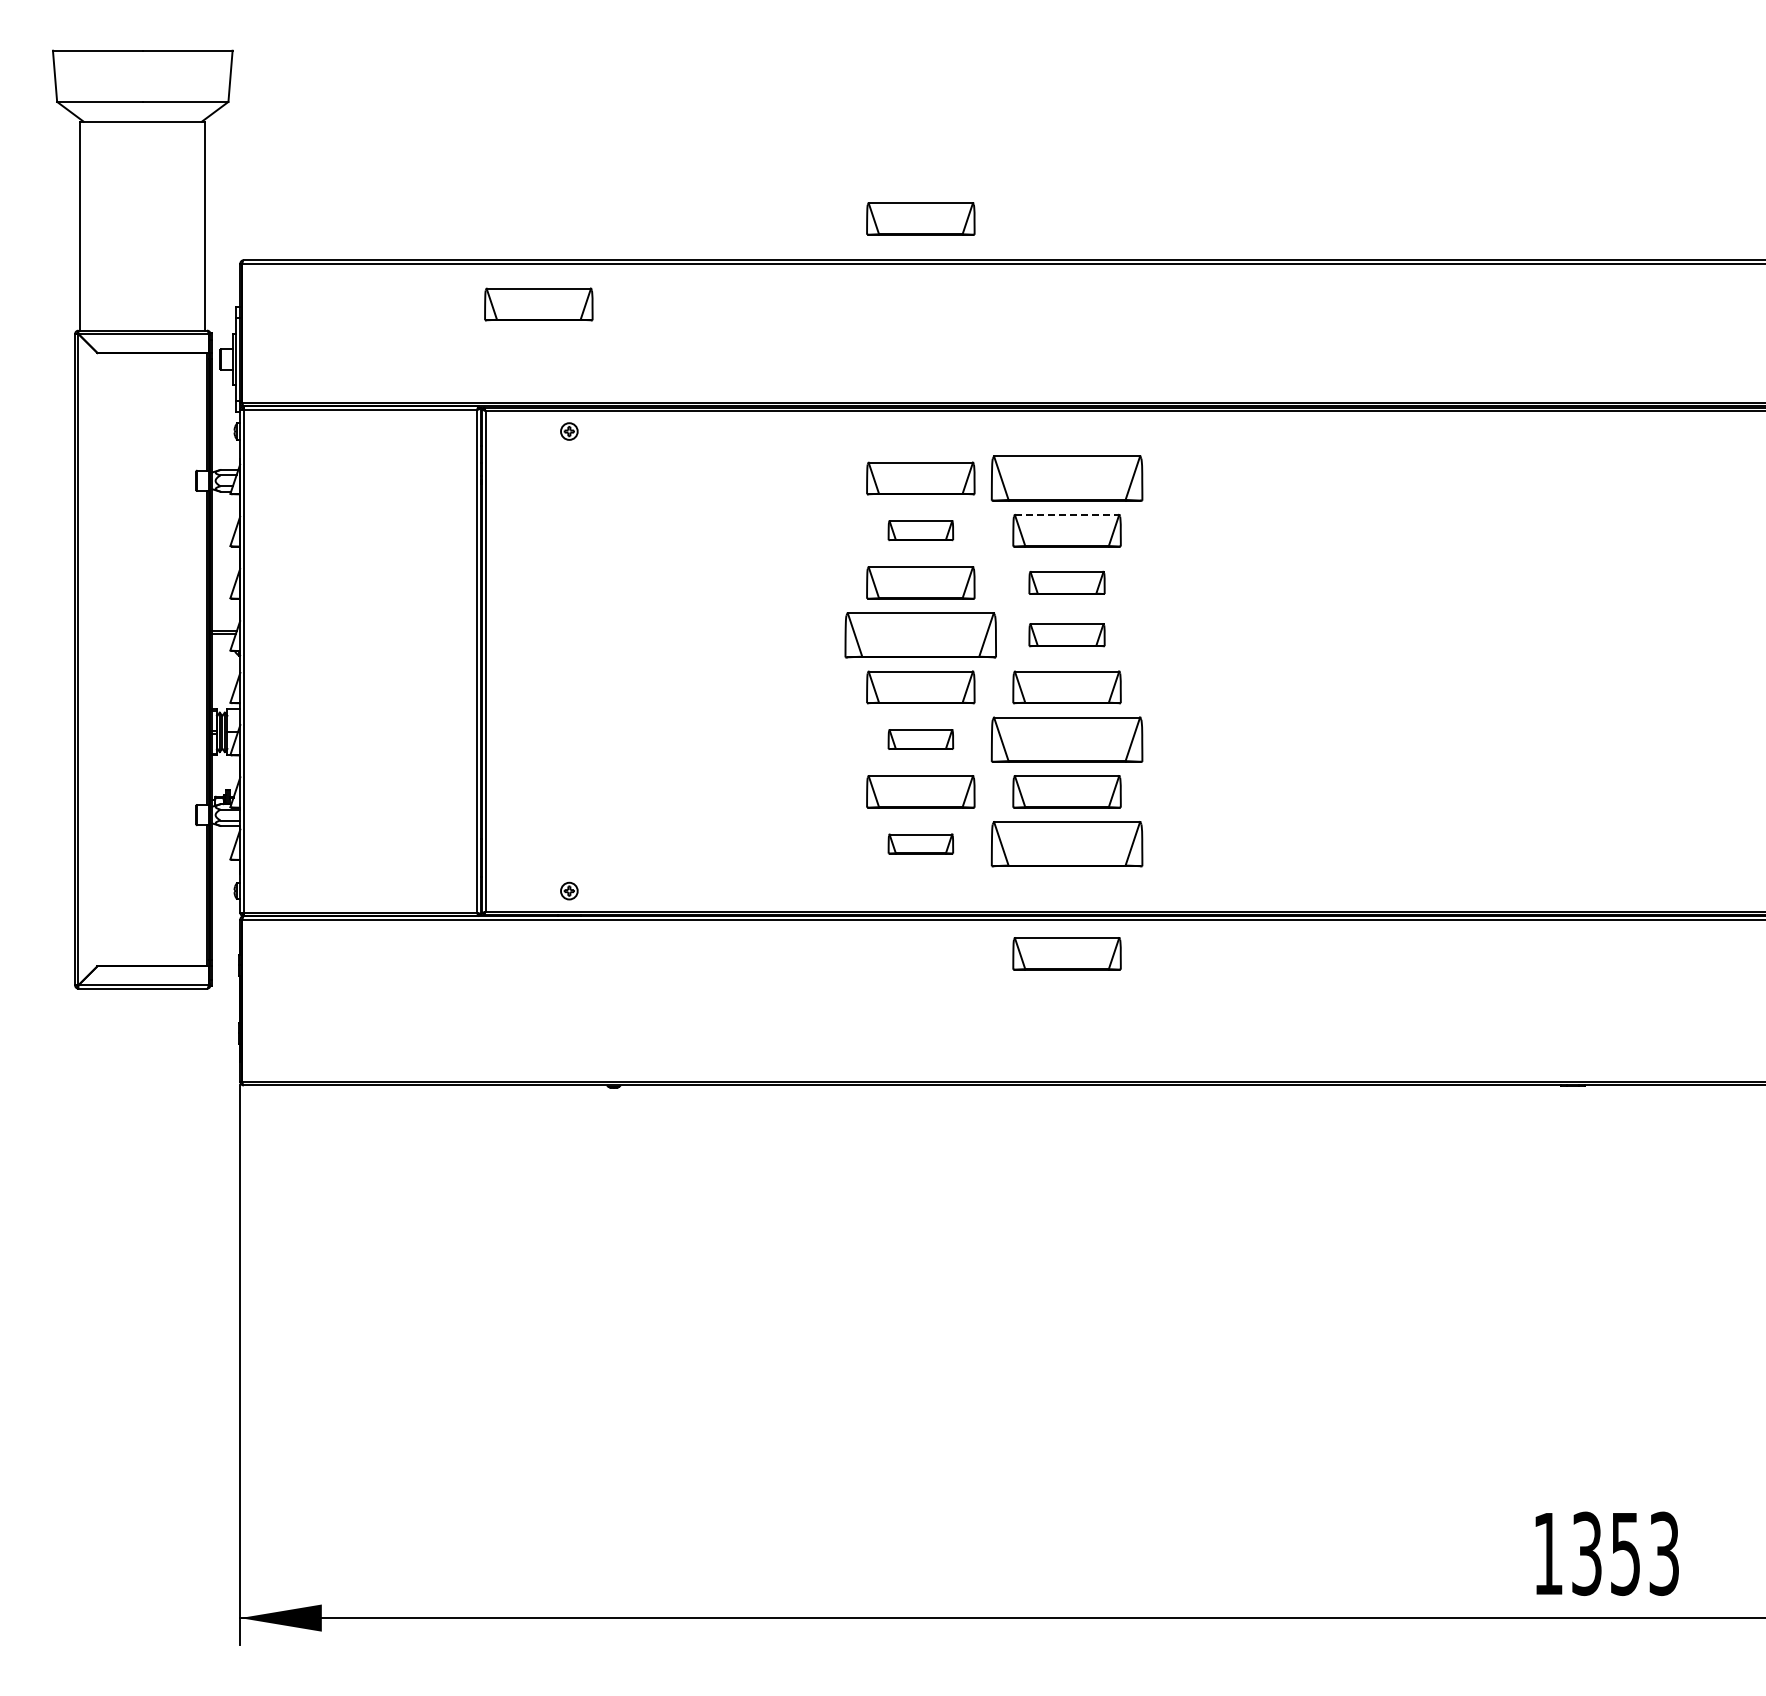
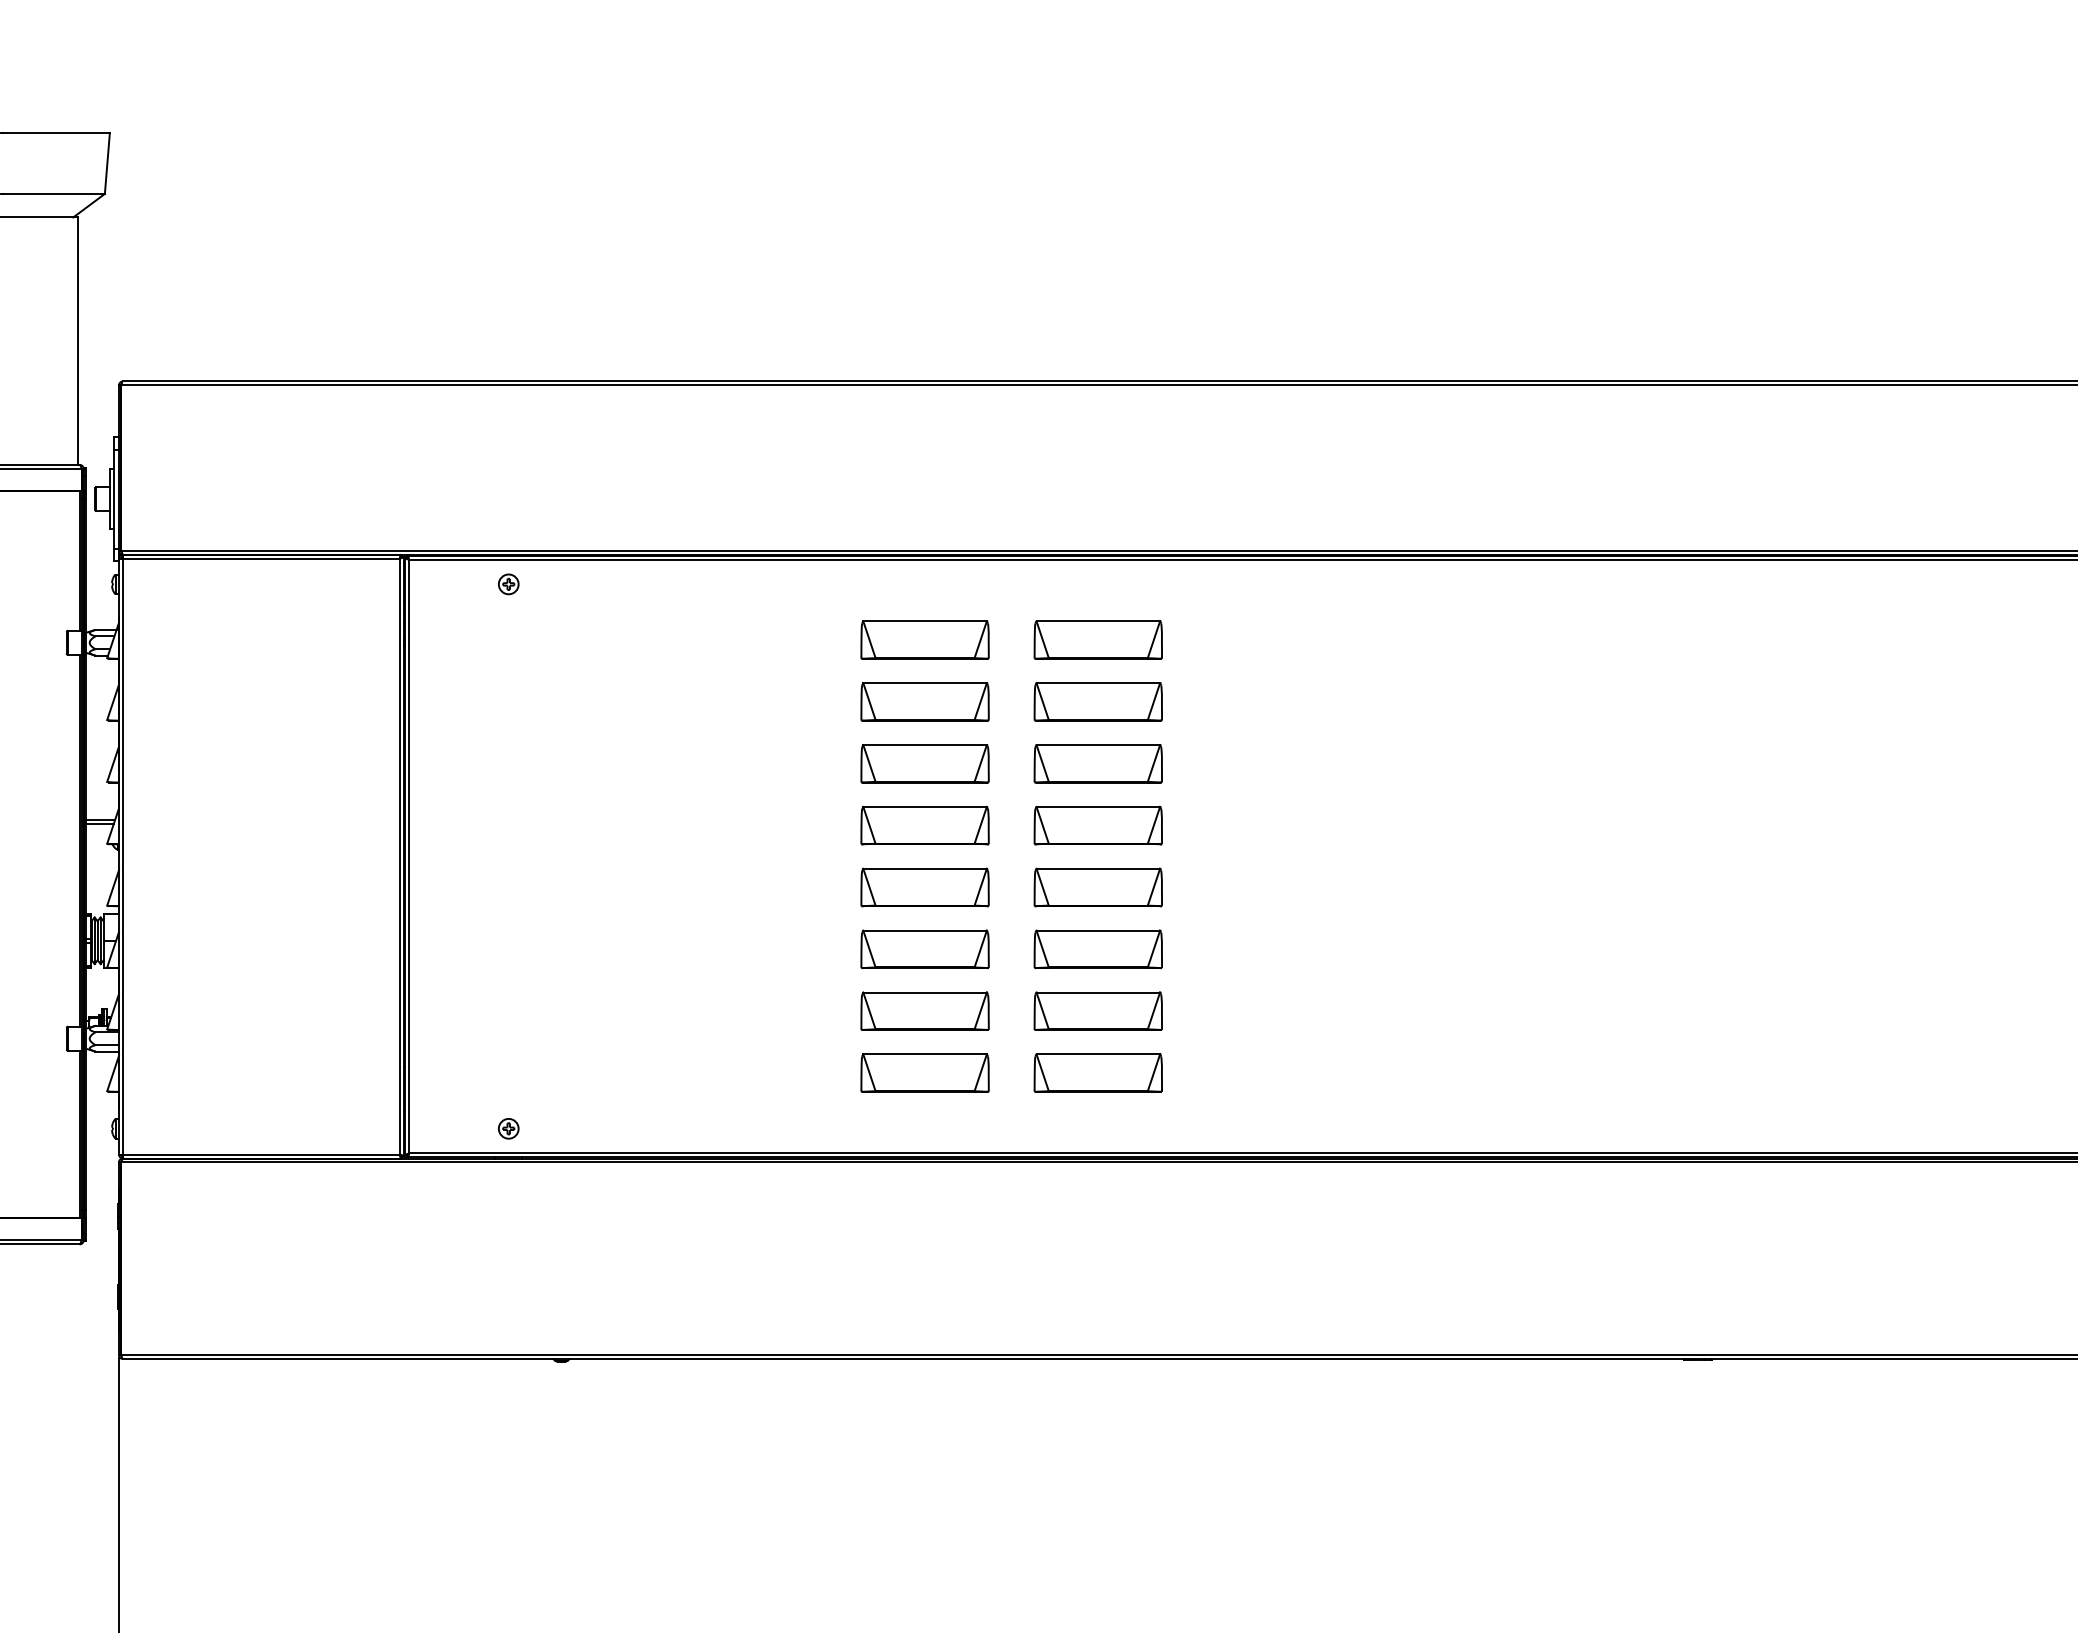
part: (920, 218) -> (924, 332), removed
part: (538, 304) -> (472, 433), removed
part: (1066, 478) -> (1097, 640), size x0.71
line: (1067, 514) -> (1098, 682), dashed -> solid
part: (920, 530) -> (924, 701), size x1.67
part: (1066, 582) -> (1097, 763), size x1.43
part: (920, 634) -> (924, 824), size x0.71
part: (1066, 634) -> (1097, 824), size x1.43
part: (920, 739) -> (924, 949), size x1.67
part: (1066, 739) -> (1097, 949), size x0.71
part: (920, 843) -> (924, 1072), size x1.67
part: (1066, 843) -> (1097, 1072), size x0.71
part: (1066, 953) -> (1097, 1202), removed

